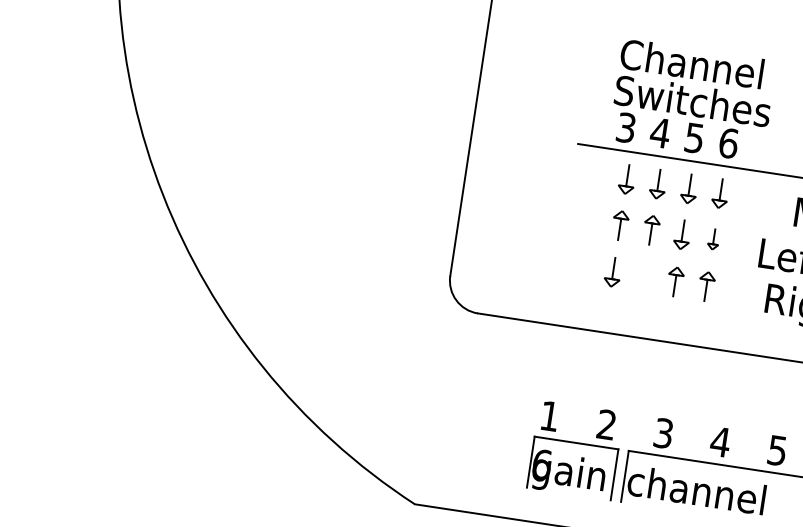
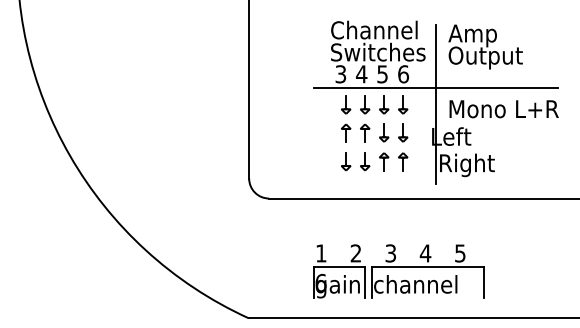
line: (773, 199) -> (435, 103), added
part: (714, 238) -> (403, 132), size x1.43
part: (644, 276) -> (365, 161), added

